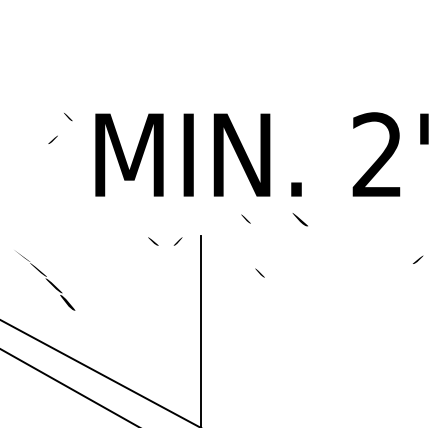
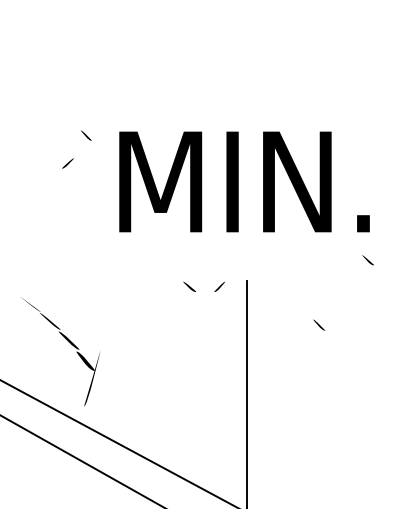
line: (245, 218) -> (301, 258), removed
part: (300, 219) -> (368, 260), size x0.62
fill: (73, 316) -> (92, 377), added

